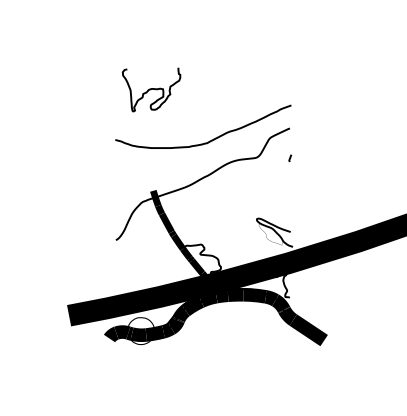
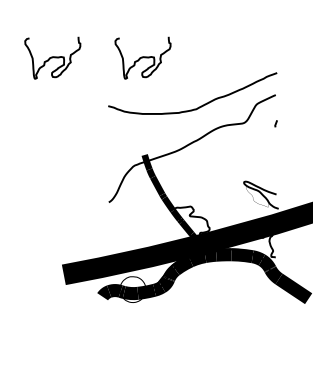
curve: (57, 89) -> (52, 57), added

